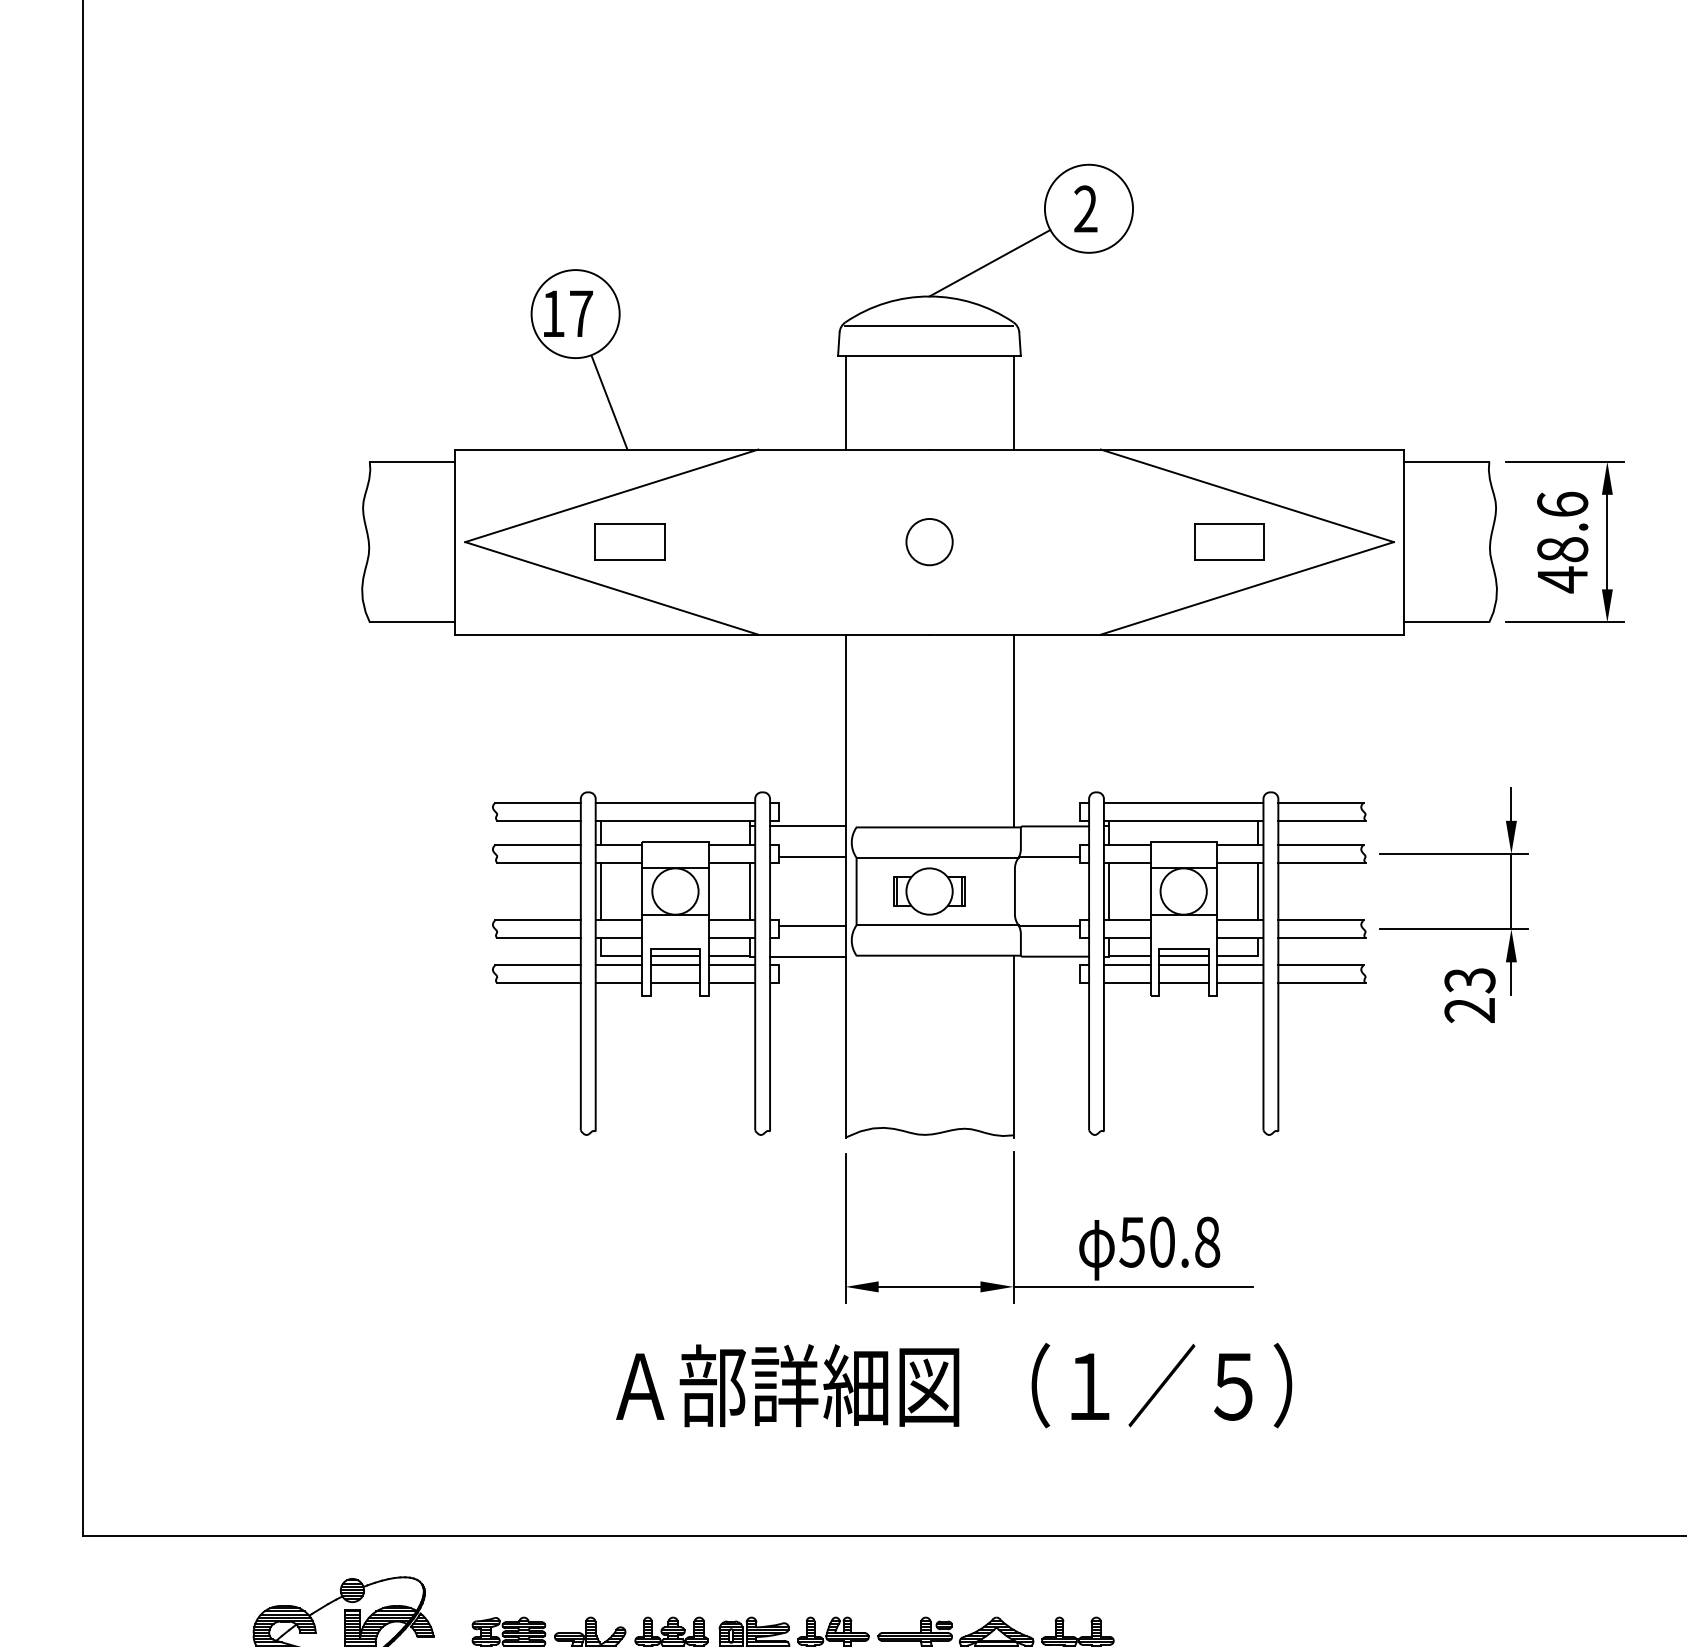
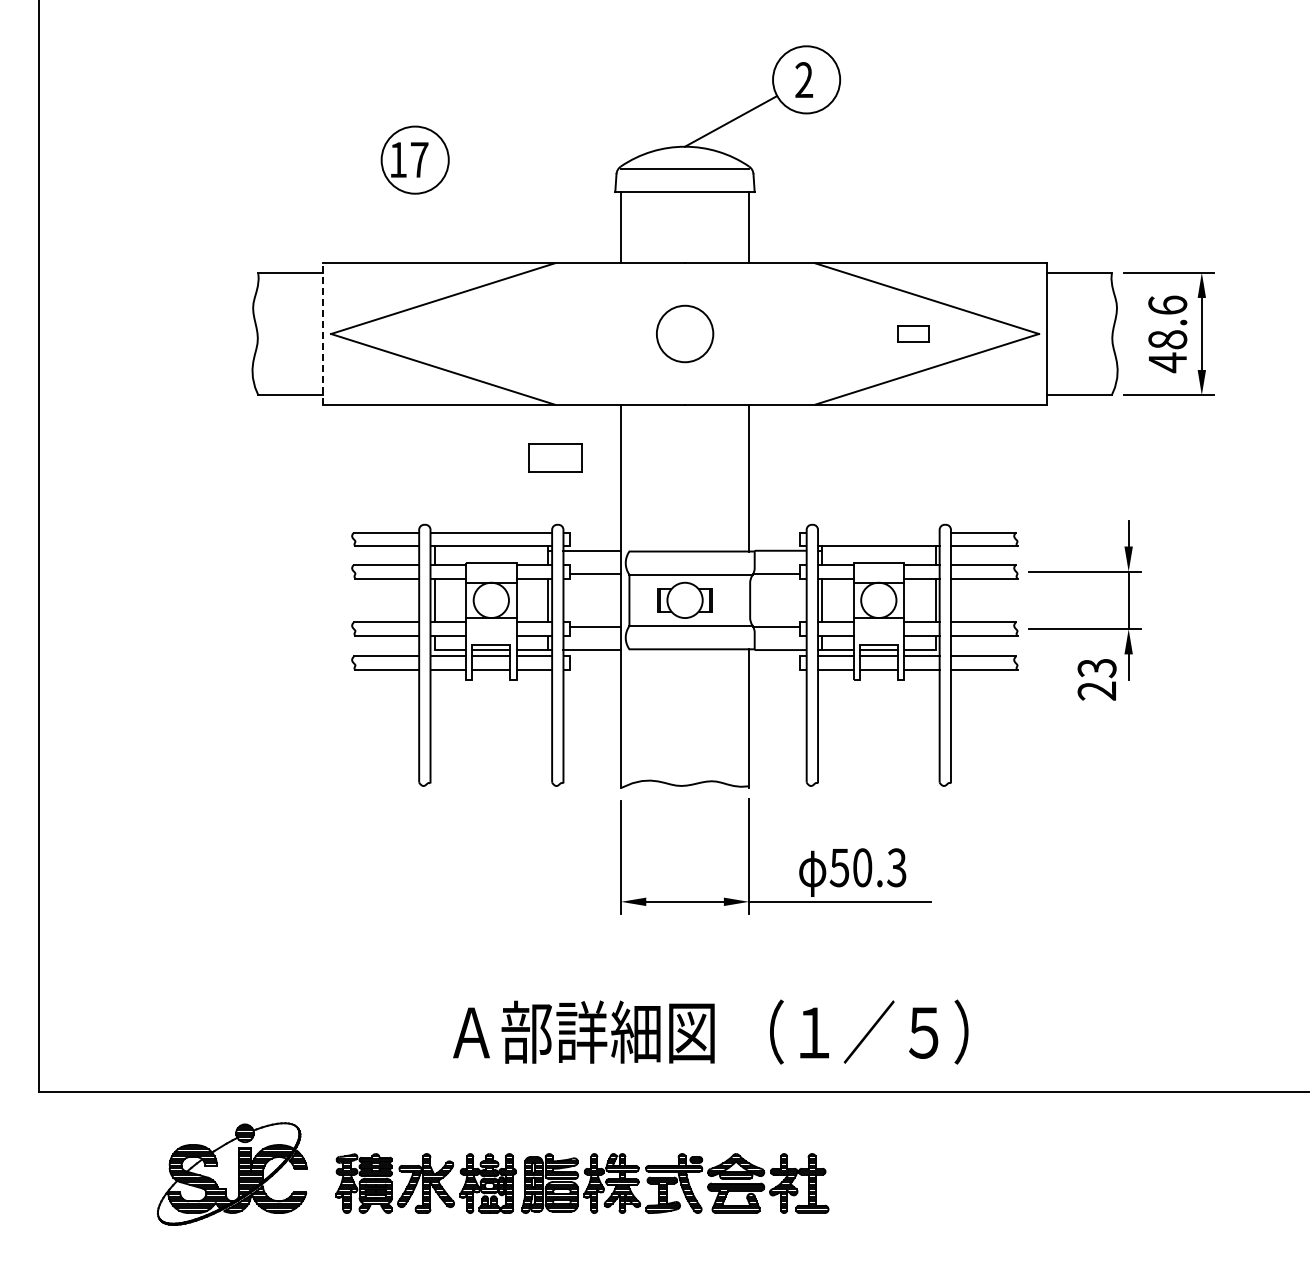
line: (608, 402) -> (440, 227), removed
part: (629, 541) -> (555, 457), moved
circle: (928, 541) -> (684, 333), size x1.6
part: (1229, 541) -> (913, 333), size x0.6
line: (455, 542) -> (323, 334), solid -> dashed
line: (1183, 802) -> (878, 532), removed
text: (1206, 1241) -> (896, 867), 50.8 -> 50.3
text: (953, 1384) -> (710, 1031), moved

